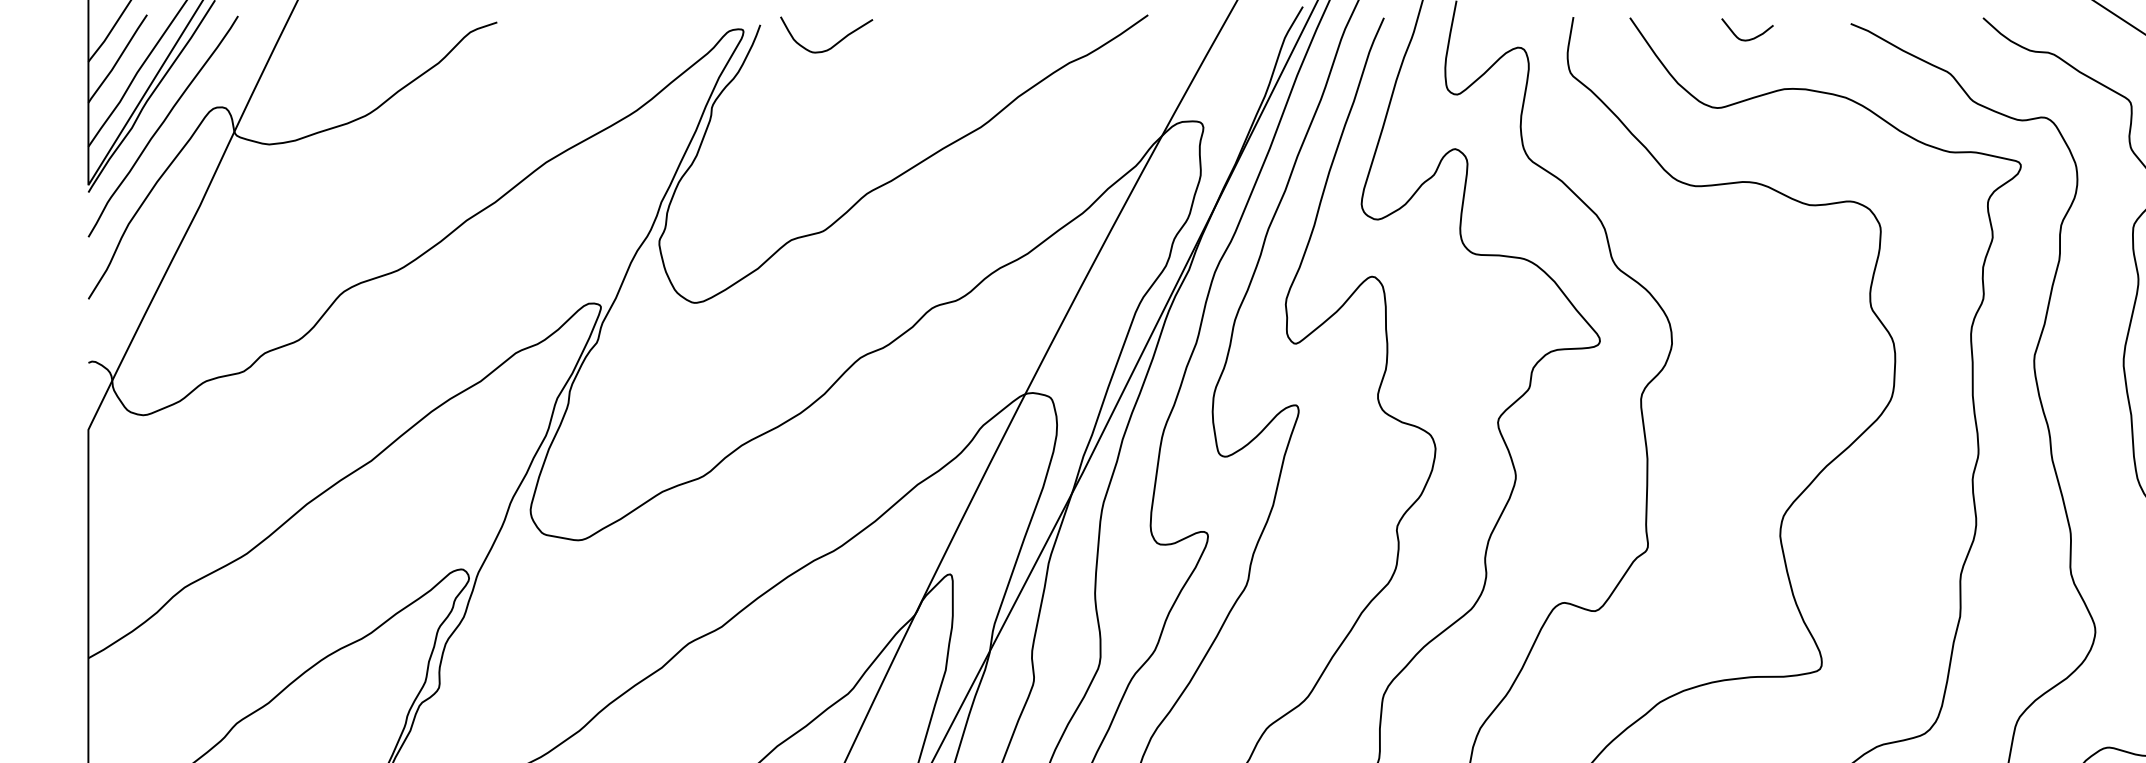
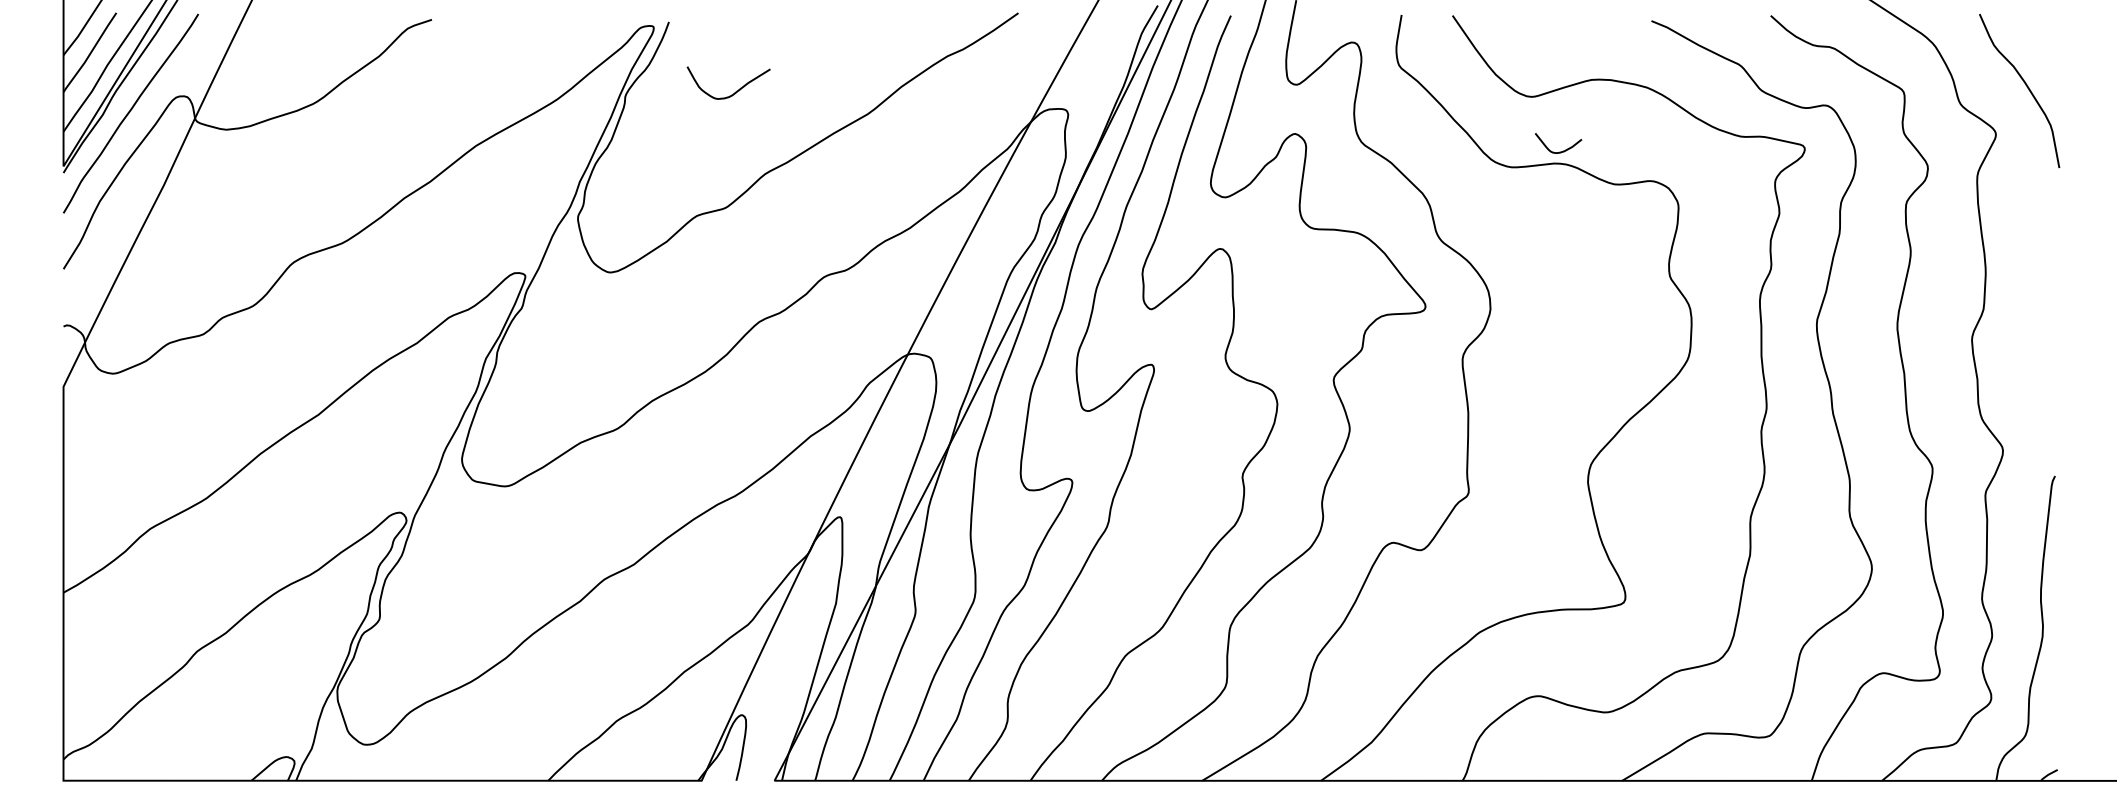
curve: (1748, 38) -> (1559, 151), moved
curve: (835, 43) -> (736, 90), moved

